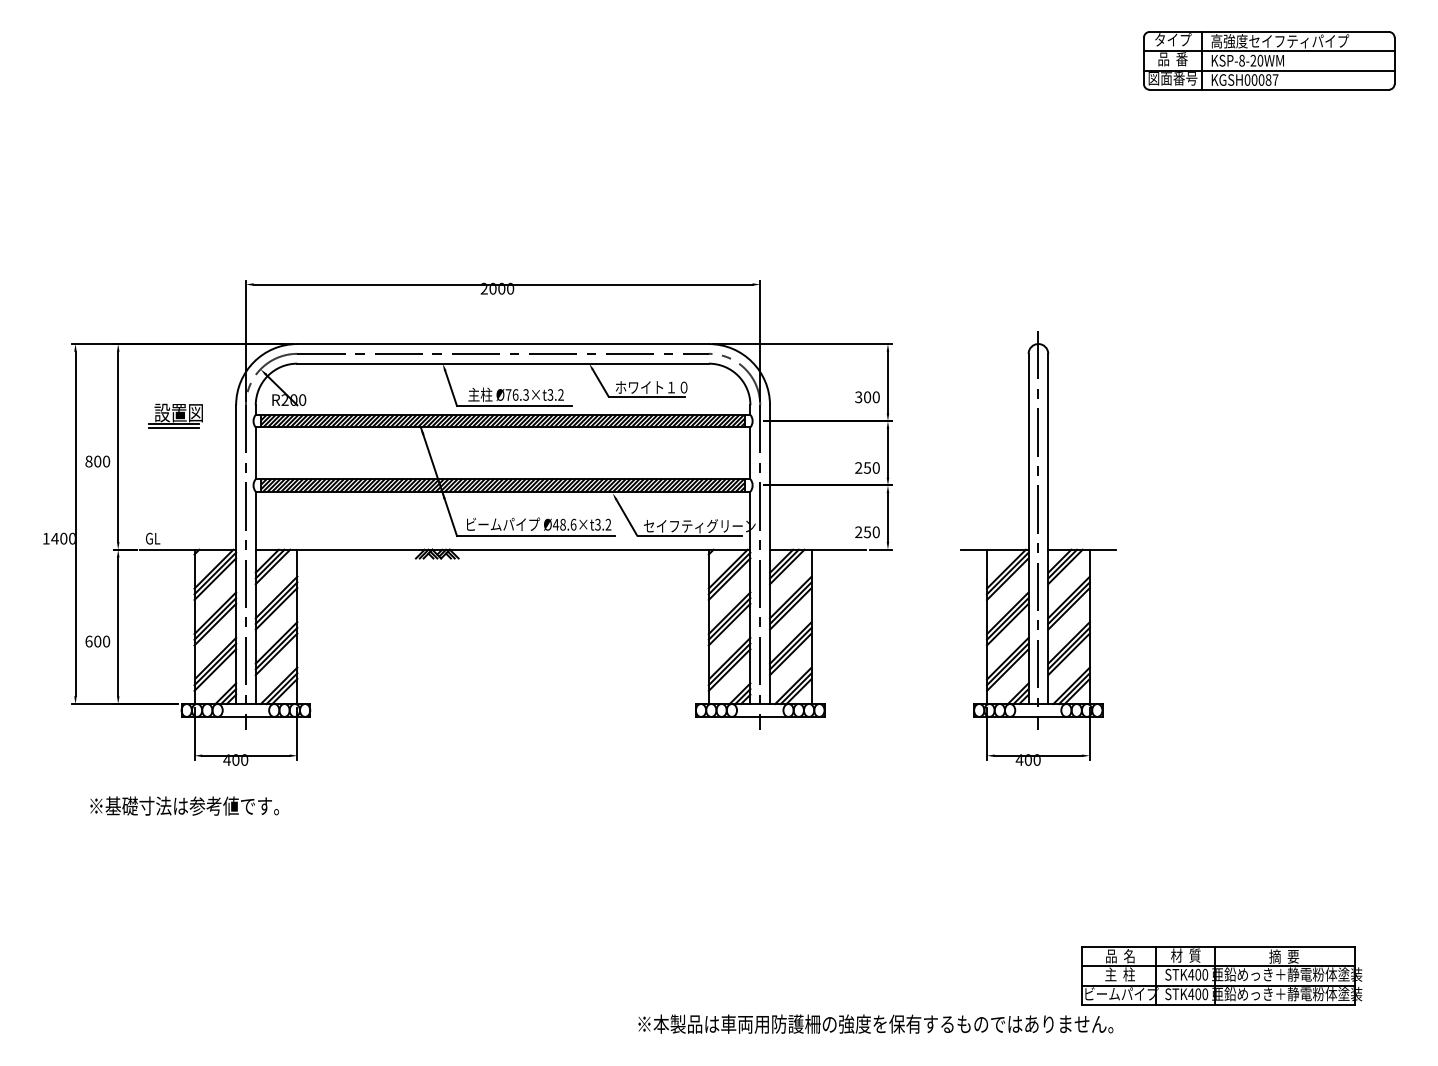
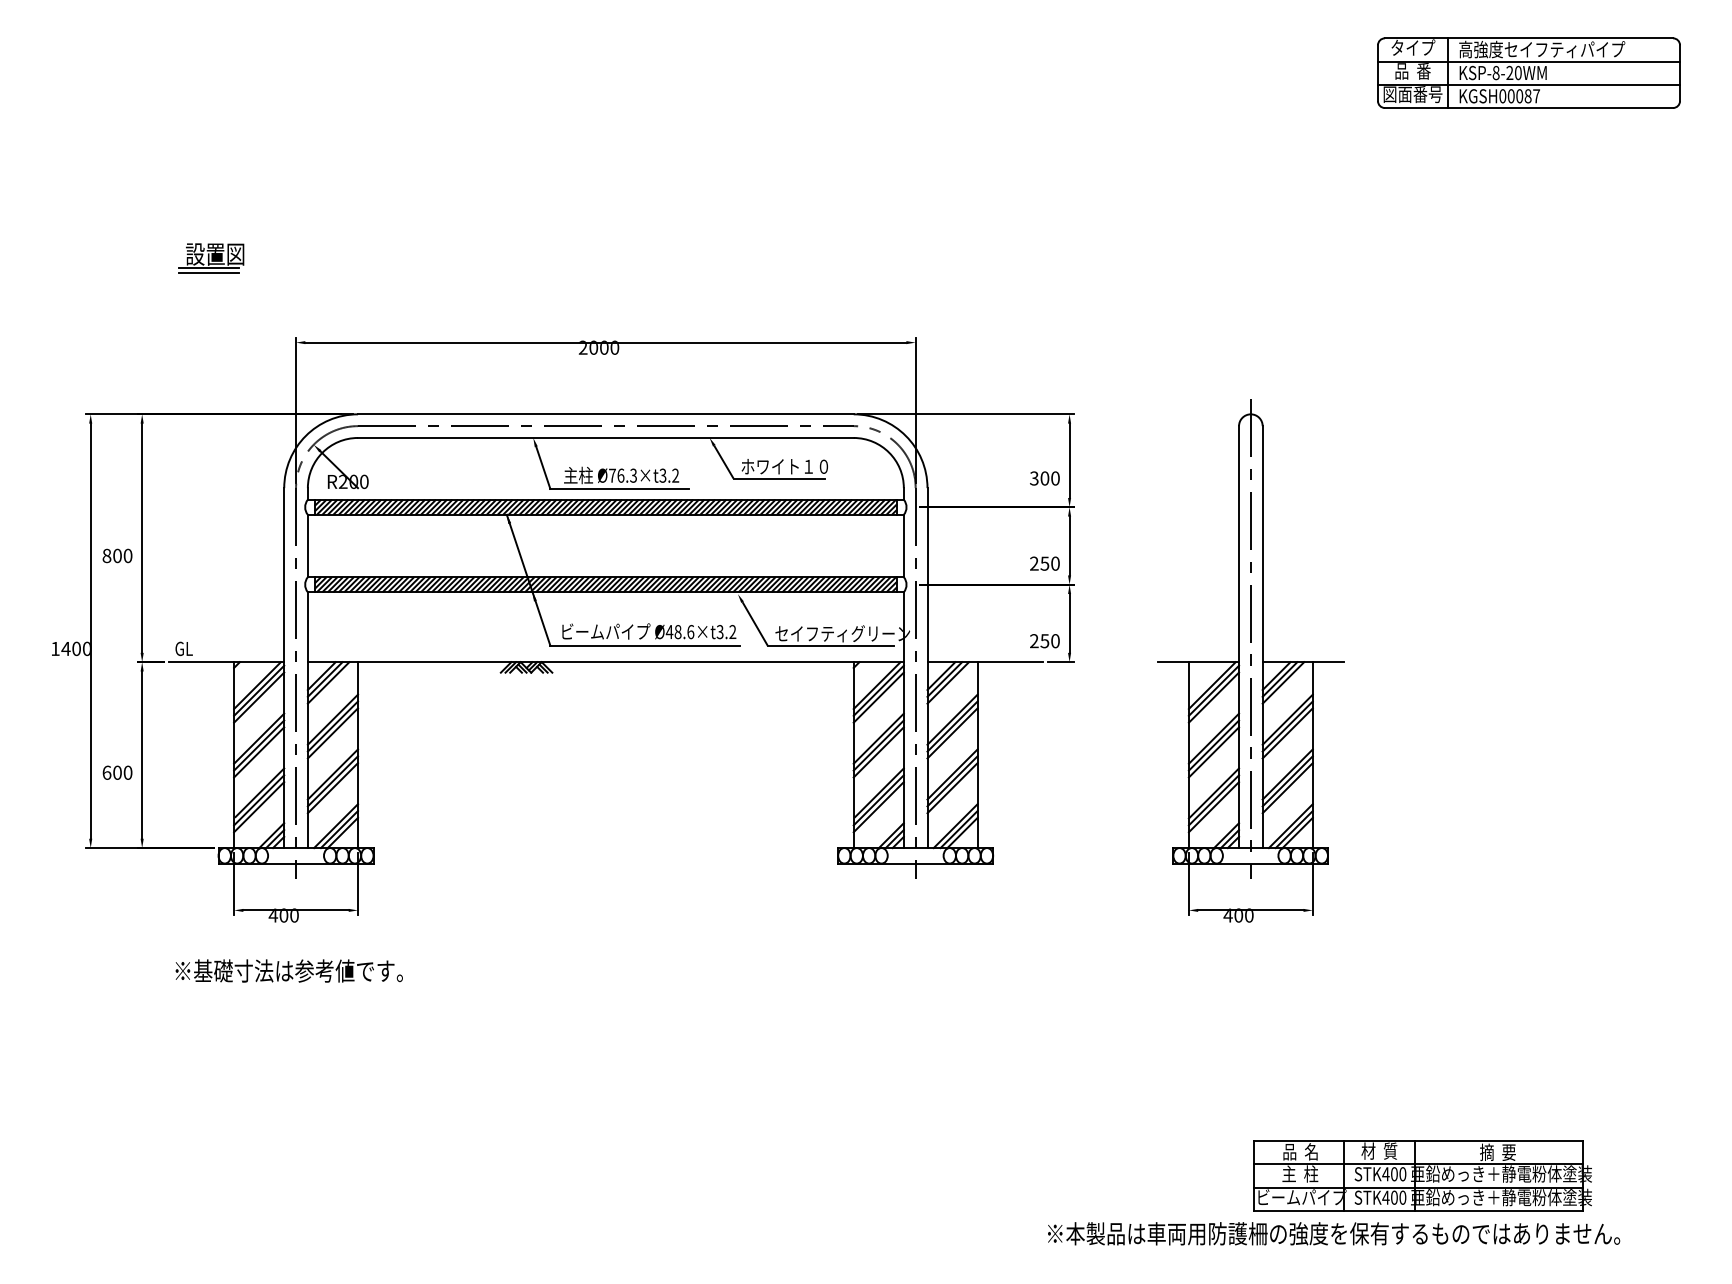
part: (175, 416) -> (211, 258), moved
text: (184, 805) -> (288, 970), moved
part: (1221, 975) -> (1422, 1175), moved
text: (876, 1023) -> (1334, 1233), moved

